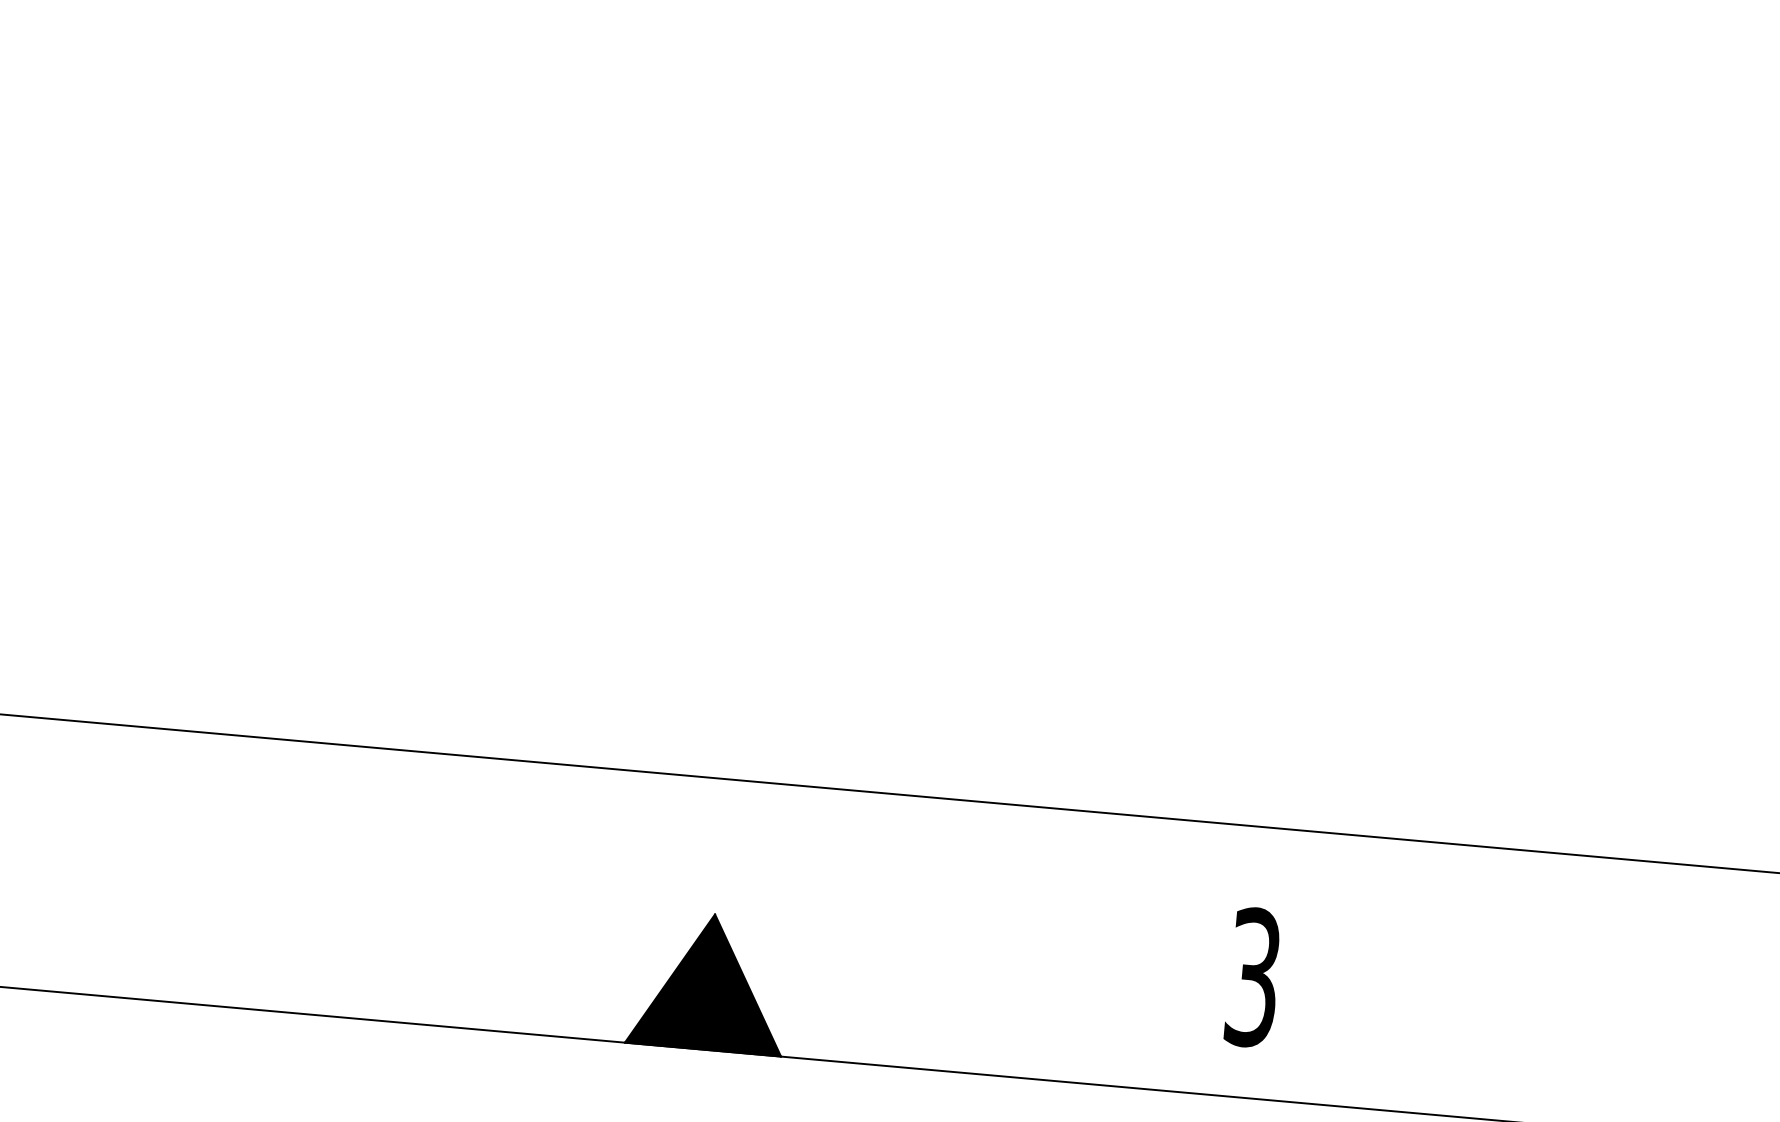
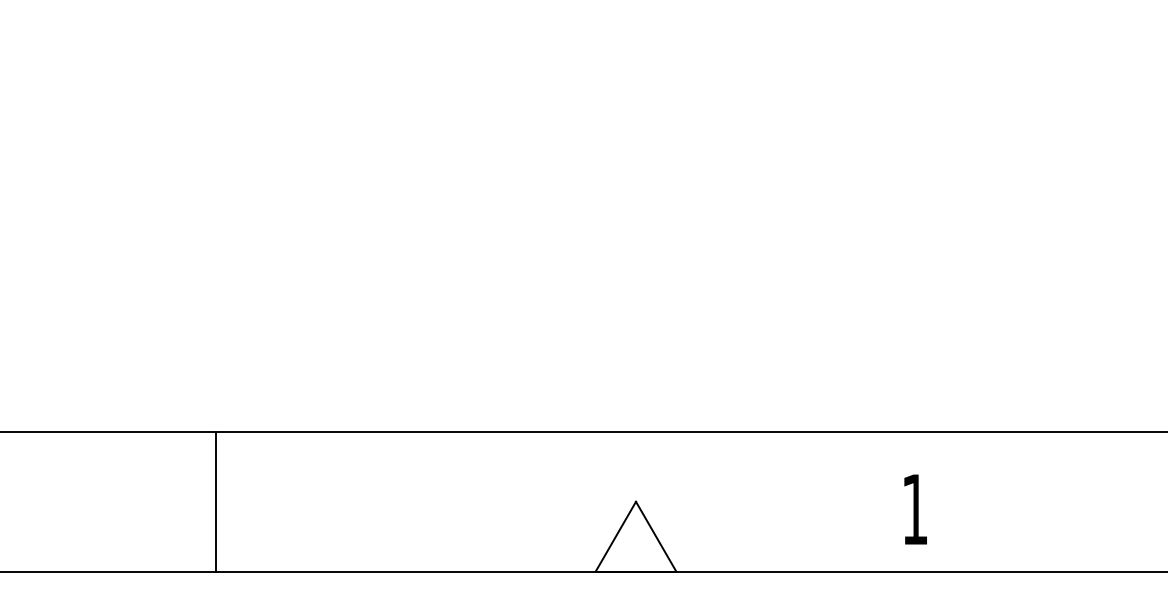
text: (1252, 977) -> (914, 509), 3 -> 1
fill: (708, 981) -> (635, 536), removed

